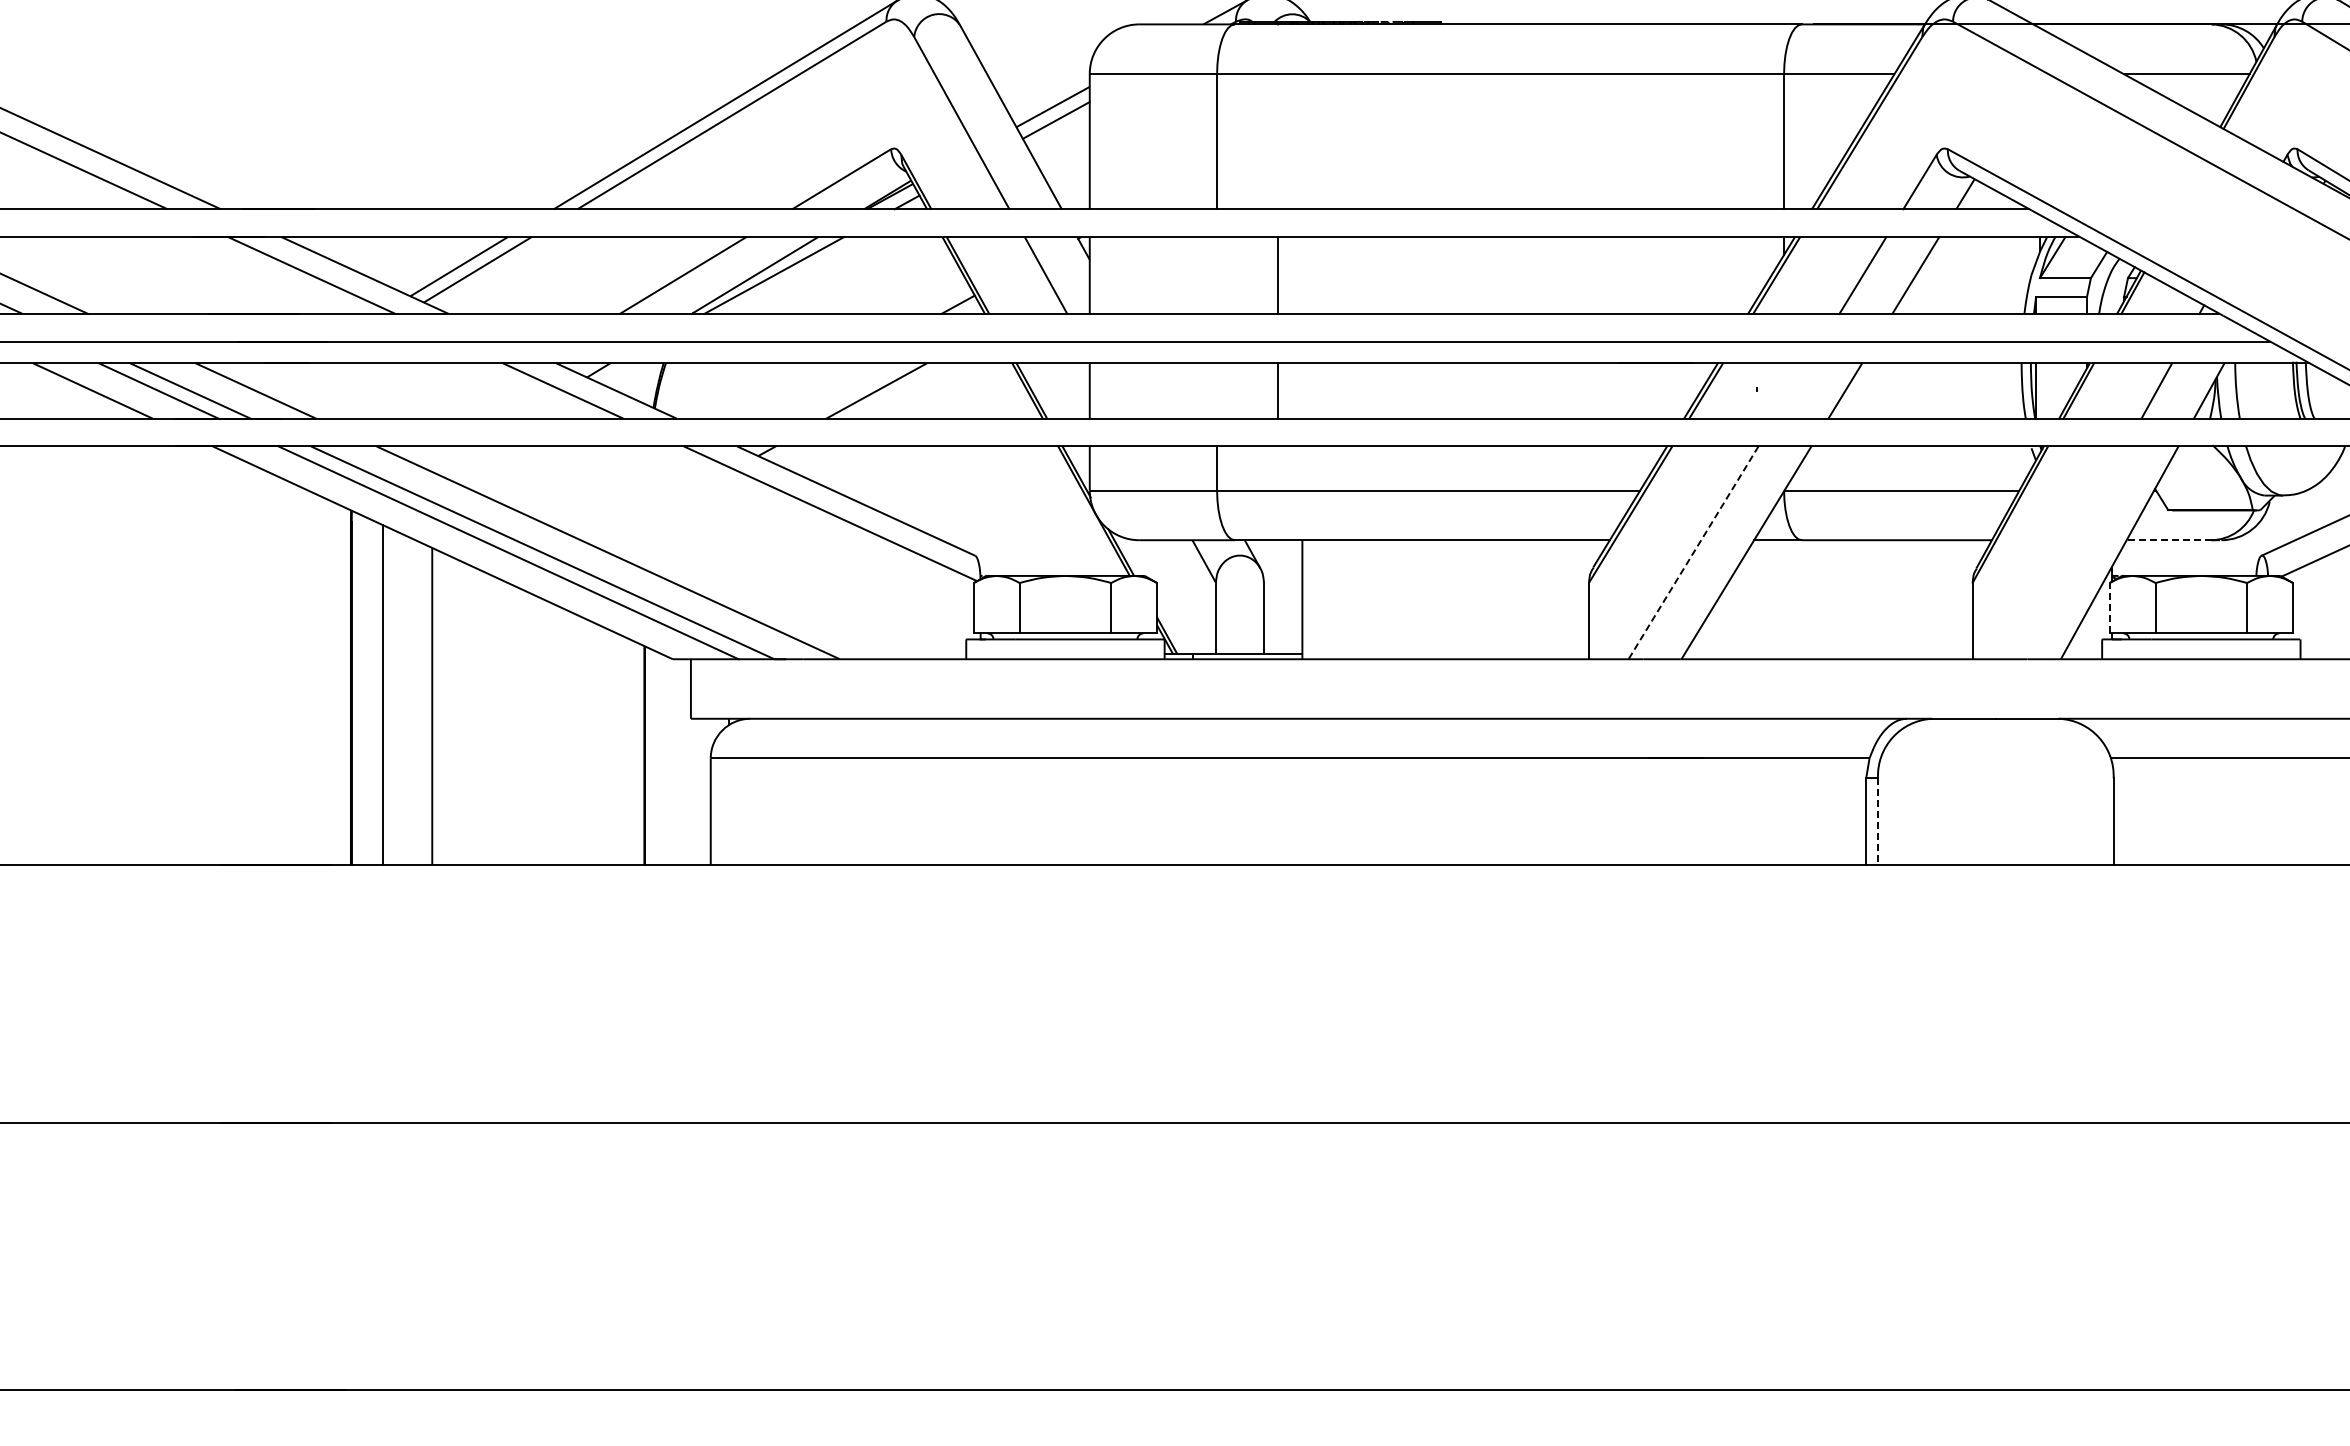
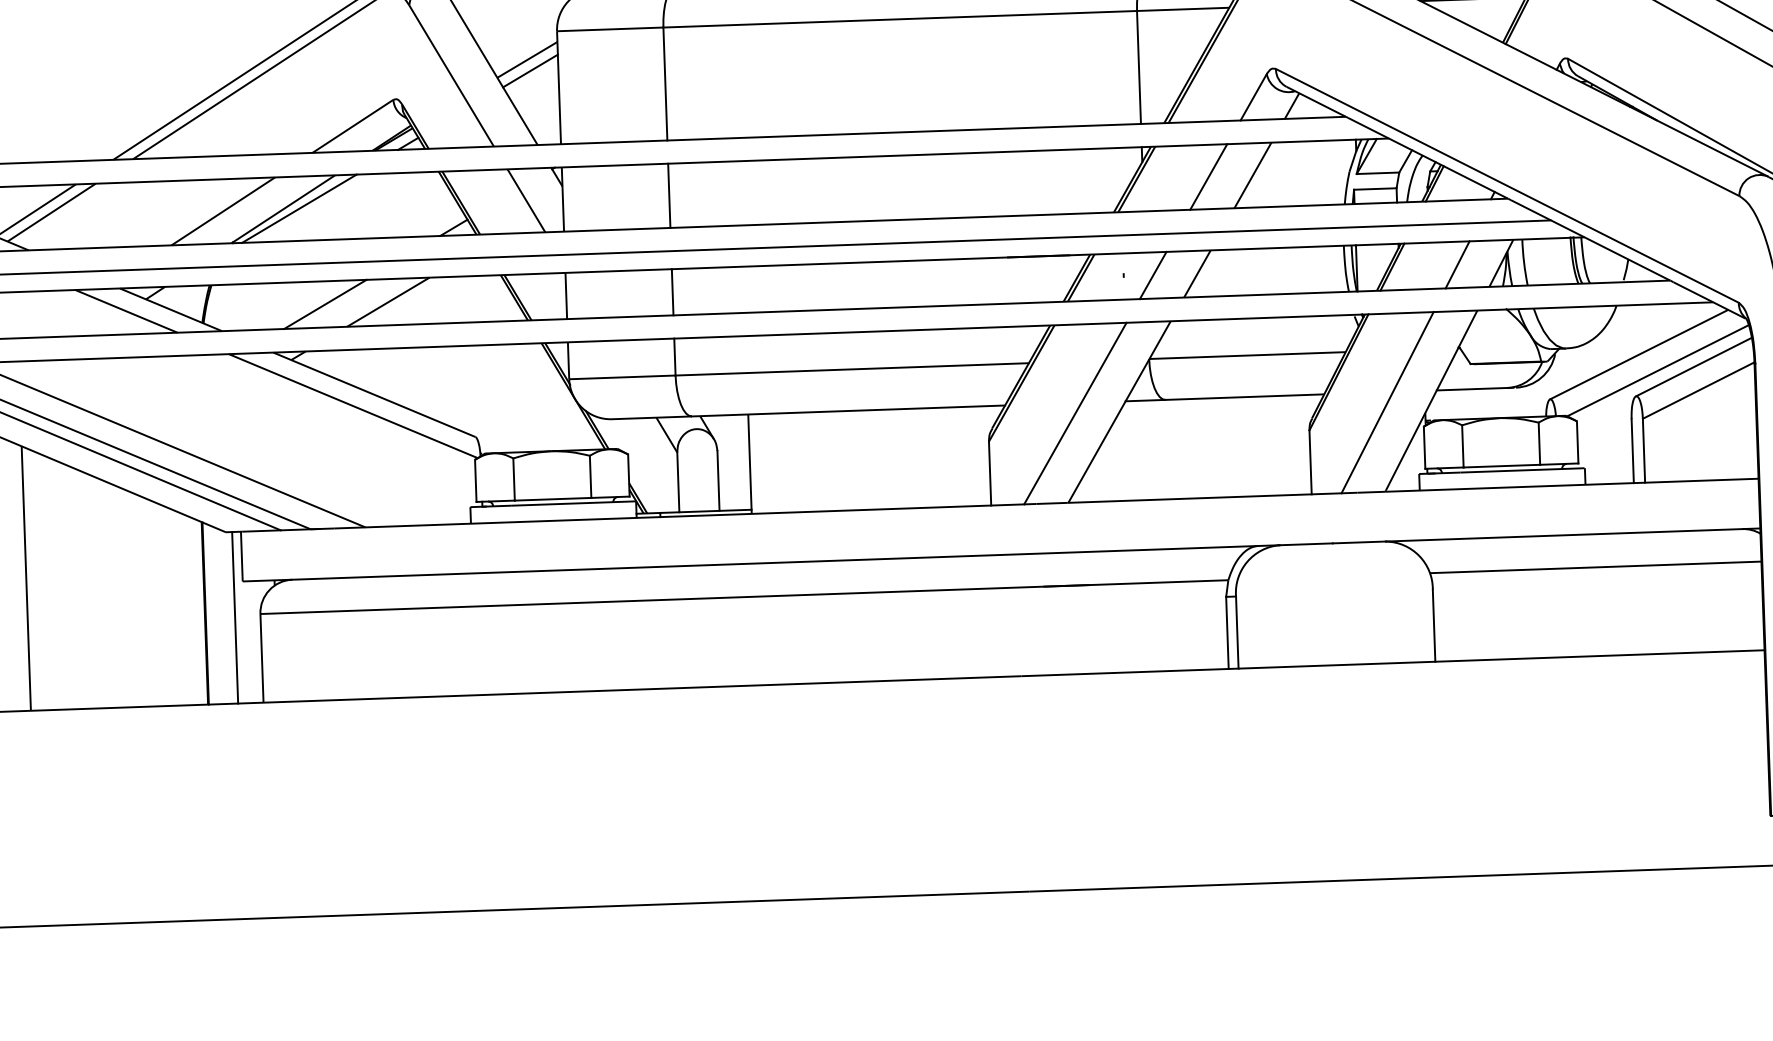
line: (1278, 275) -> (669, 195), moved
line: (801, 390) -> (325, 304), added
line: (1278, 390) -> (672, 291), moved
line: (1792, 390) -> (1153, 275), added
line: (2168, 540) -> (1471, 389), dashed -> solid
line: (1693, 552) -> (1075, 413), dashed -> solid
line: (2067, 552) -> (1387, 402), added
line: (2109, 607) -> (1424, 447), dashed -> solid
line: (680, 761) -> (235, 617), added
line: (1878, 821) -> (1237, 632), dashed -> solid

